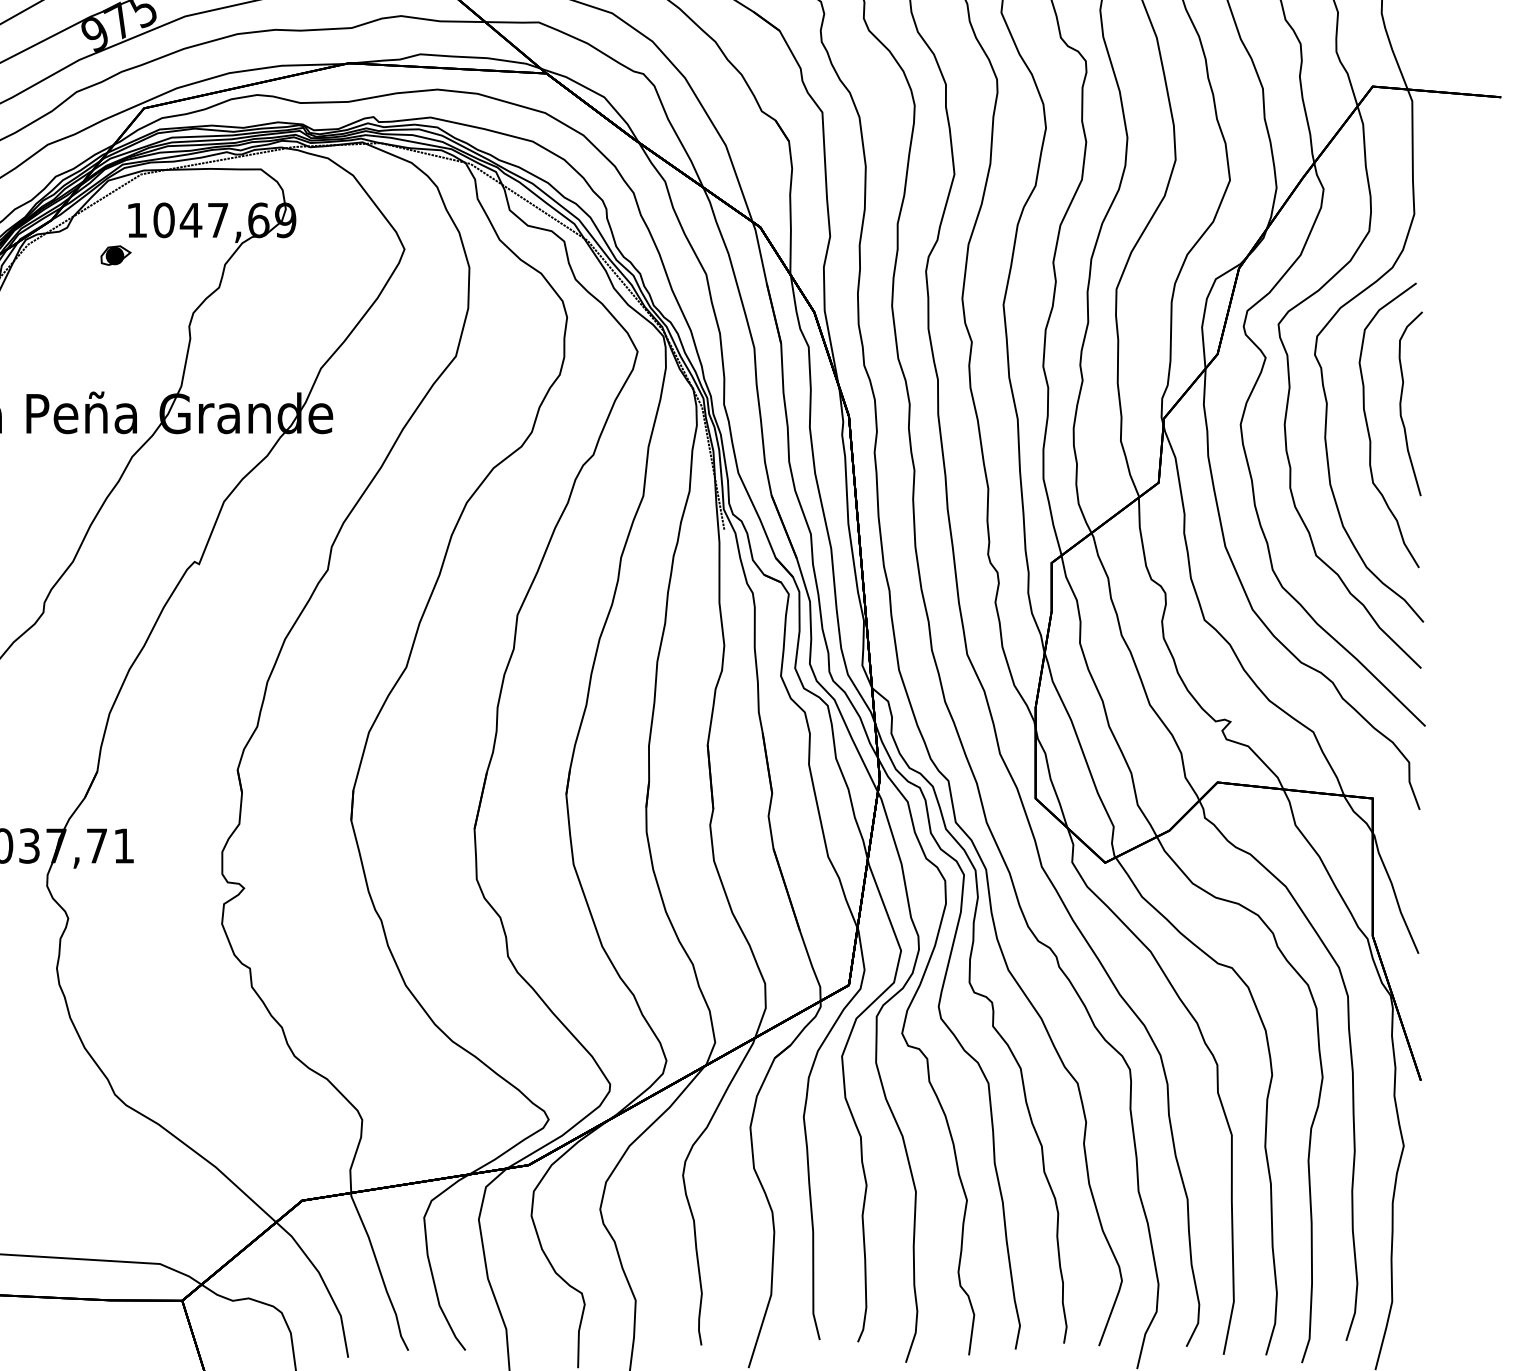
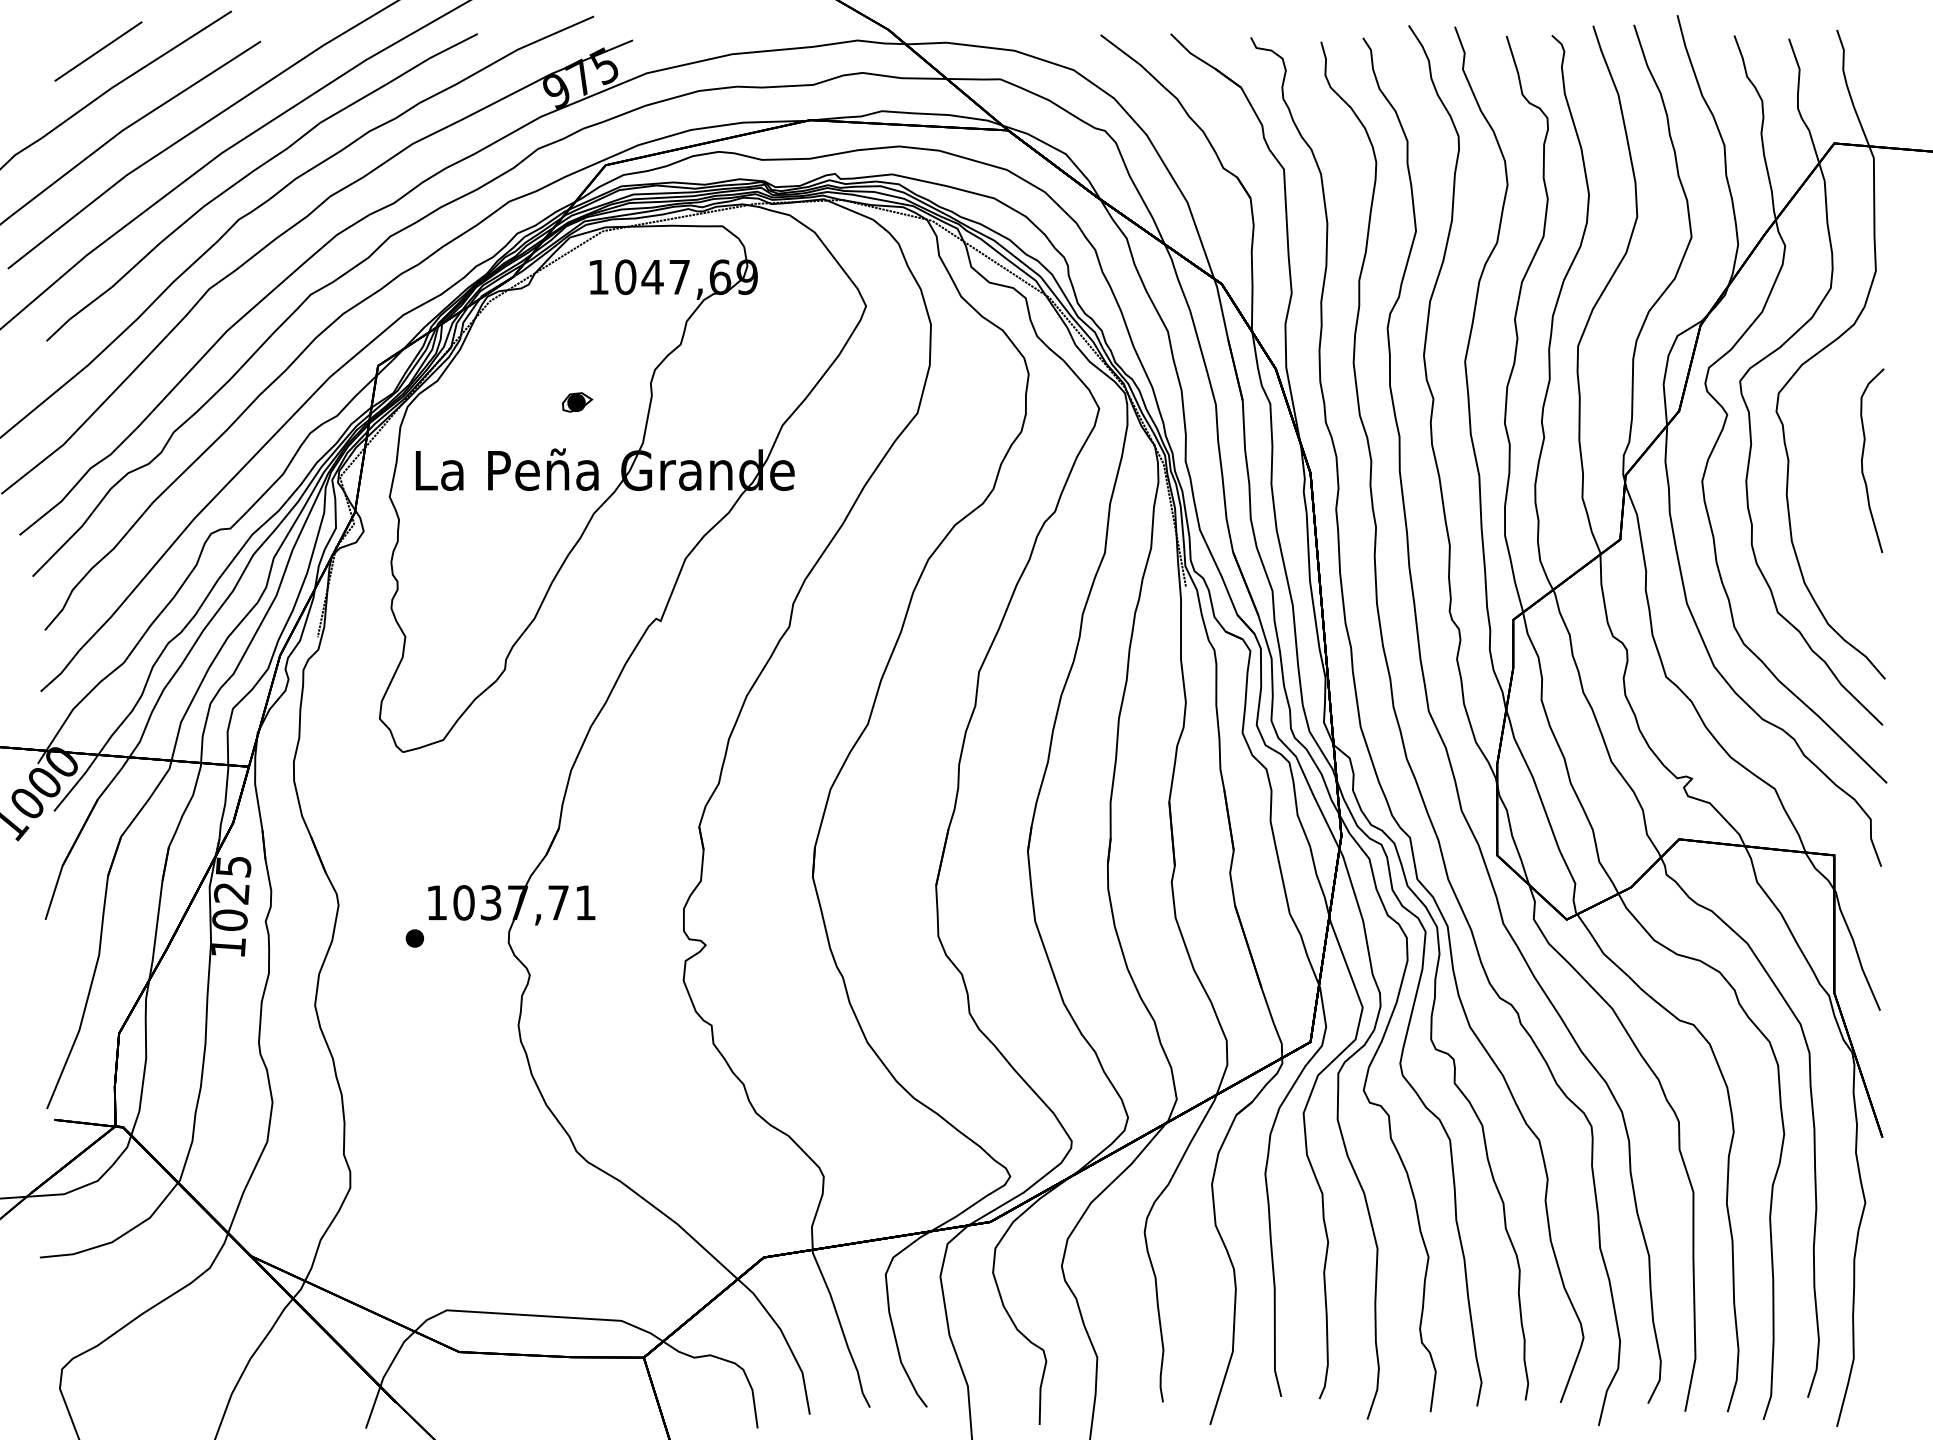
part: (115, 255) -> (577, 402), moved
part: (1368, 427) -> (1830, 484), removed

